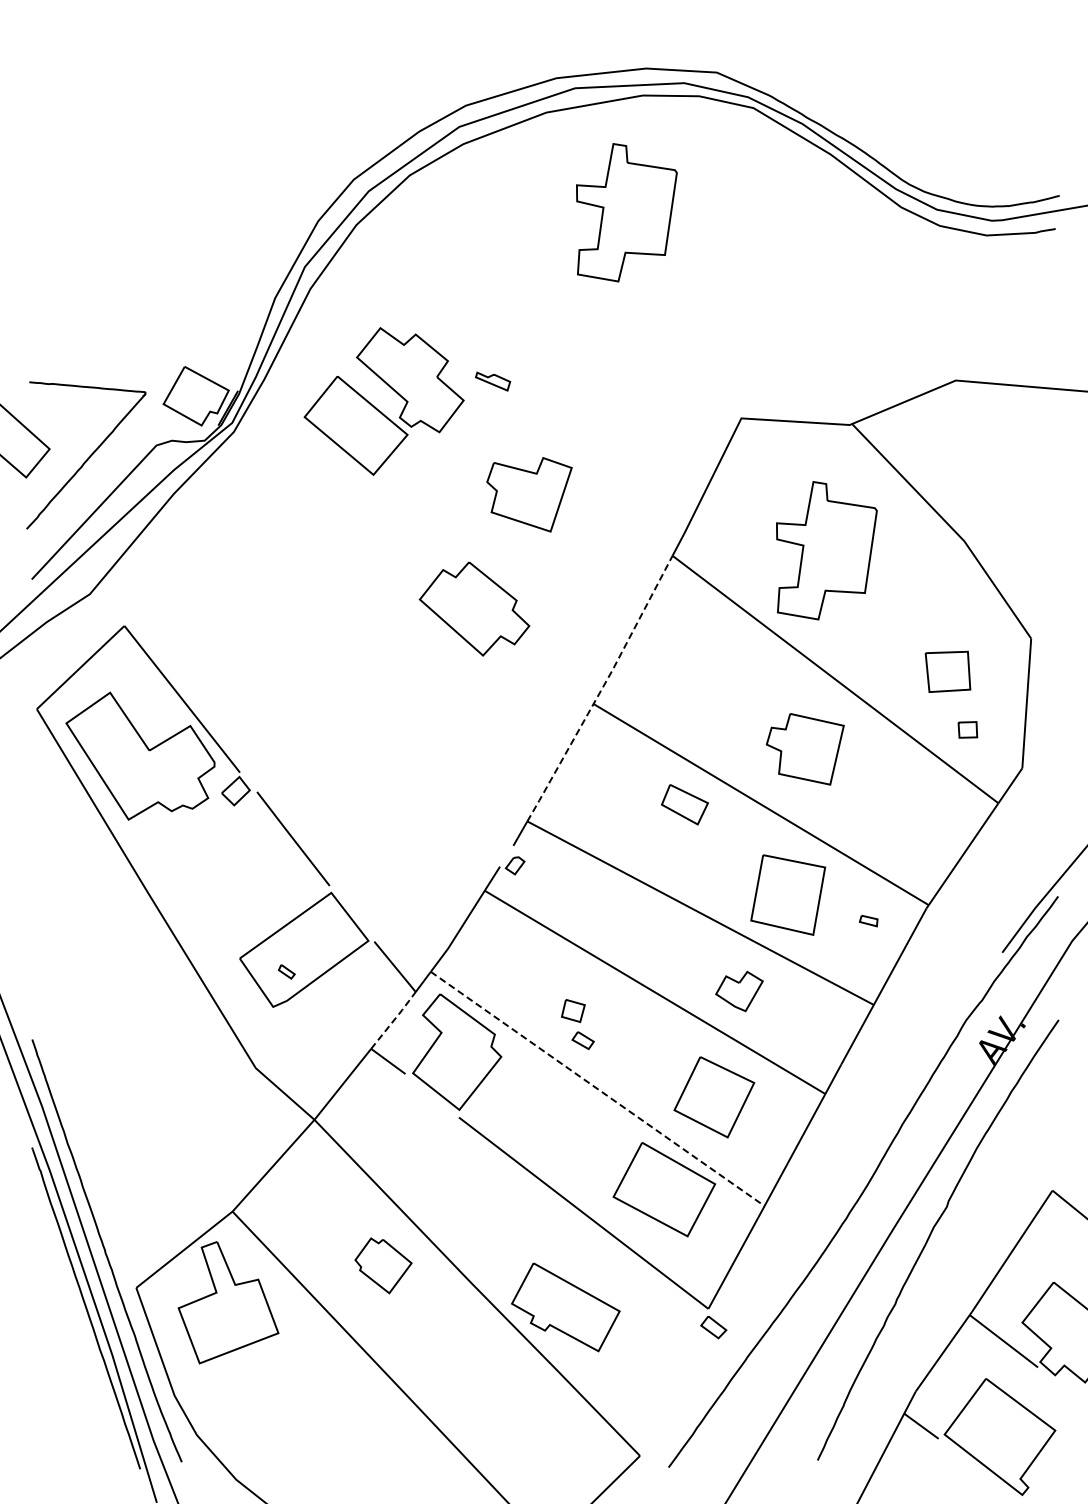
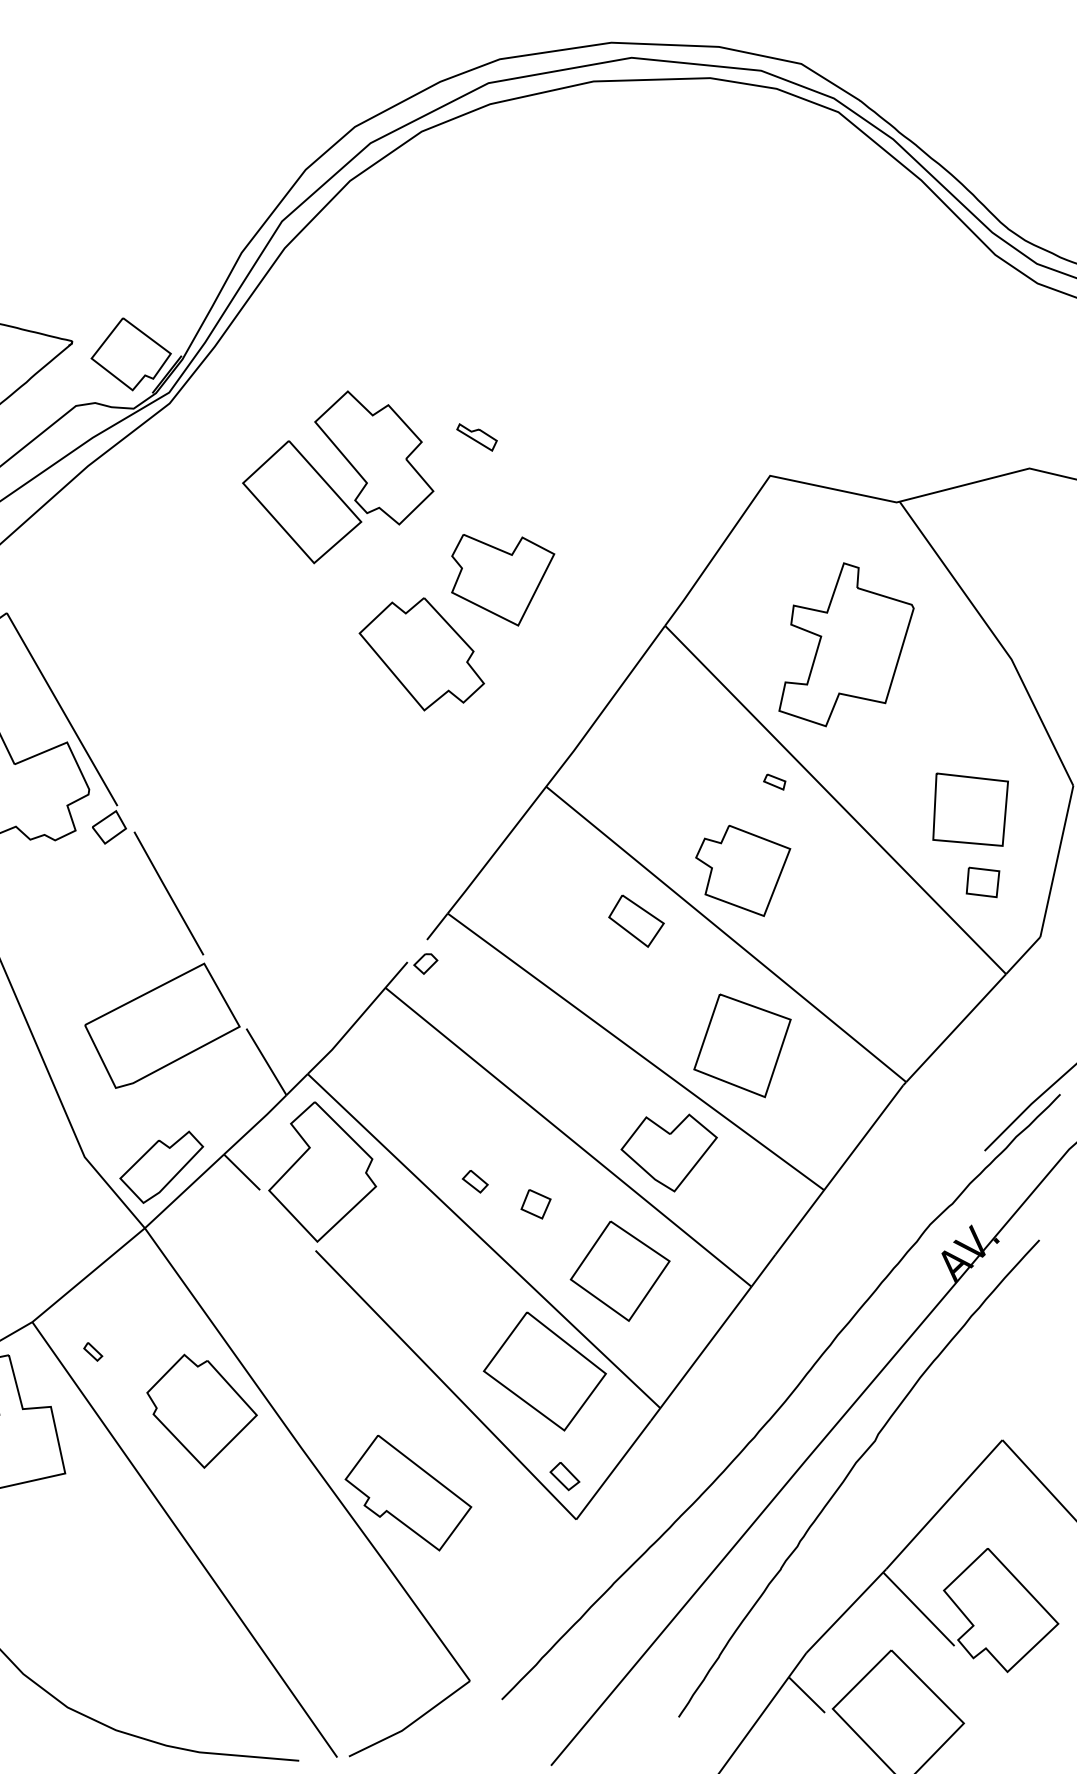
part: (626, 212) -> (670, 213), removed
part: (493, 381) -> (477, 437), moved
part: (376, 407) -> (329, 484), moved
part: (529, 494) -> (499, 578), moved
part: (947, 671) -> (968, 809), size x1.43
line: (601, 689) -> (558, 770), dashed -> solid
part: (967, 729) -> (982, 881), size x1.43
part: (804, 749) -> (739, 870), moved
part: (868, 921) -> (774, 782), moved
part: (286, 971) -> (92, 1351), moved
part: (739, 991) -> (668, 1150), size x1.67
part: (573, 1011) -> (536, 1204), moved
line: (394, 1020) -> (256, 1125), dashed -> solid
part: (320, 1066) -> (161, 1166), added
line: (598, 1089) -> (484, 1241), dashed -> solid
part: (383, 1265) -> (200, 1411), size x1.67
part: (713, 1327) -> (564, 1476), moved

